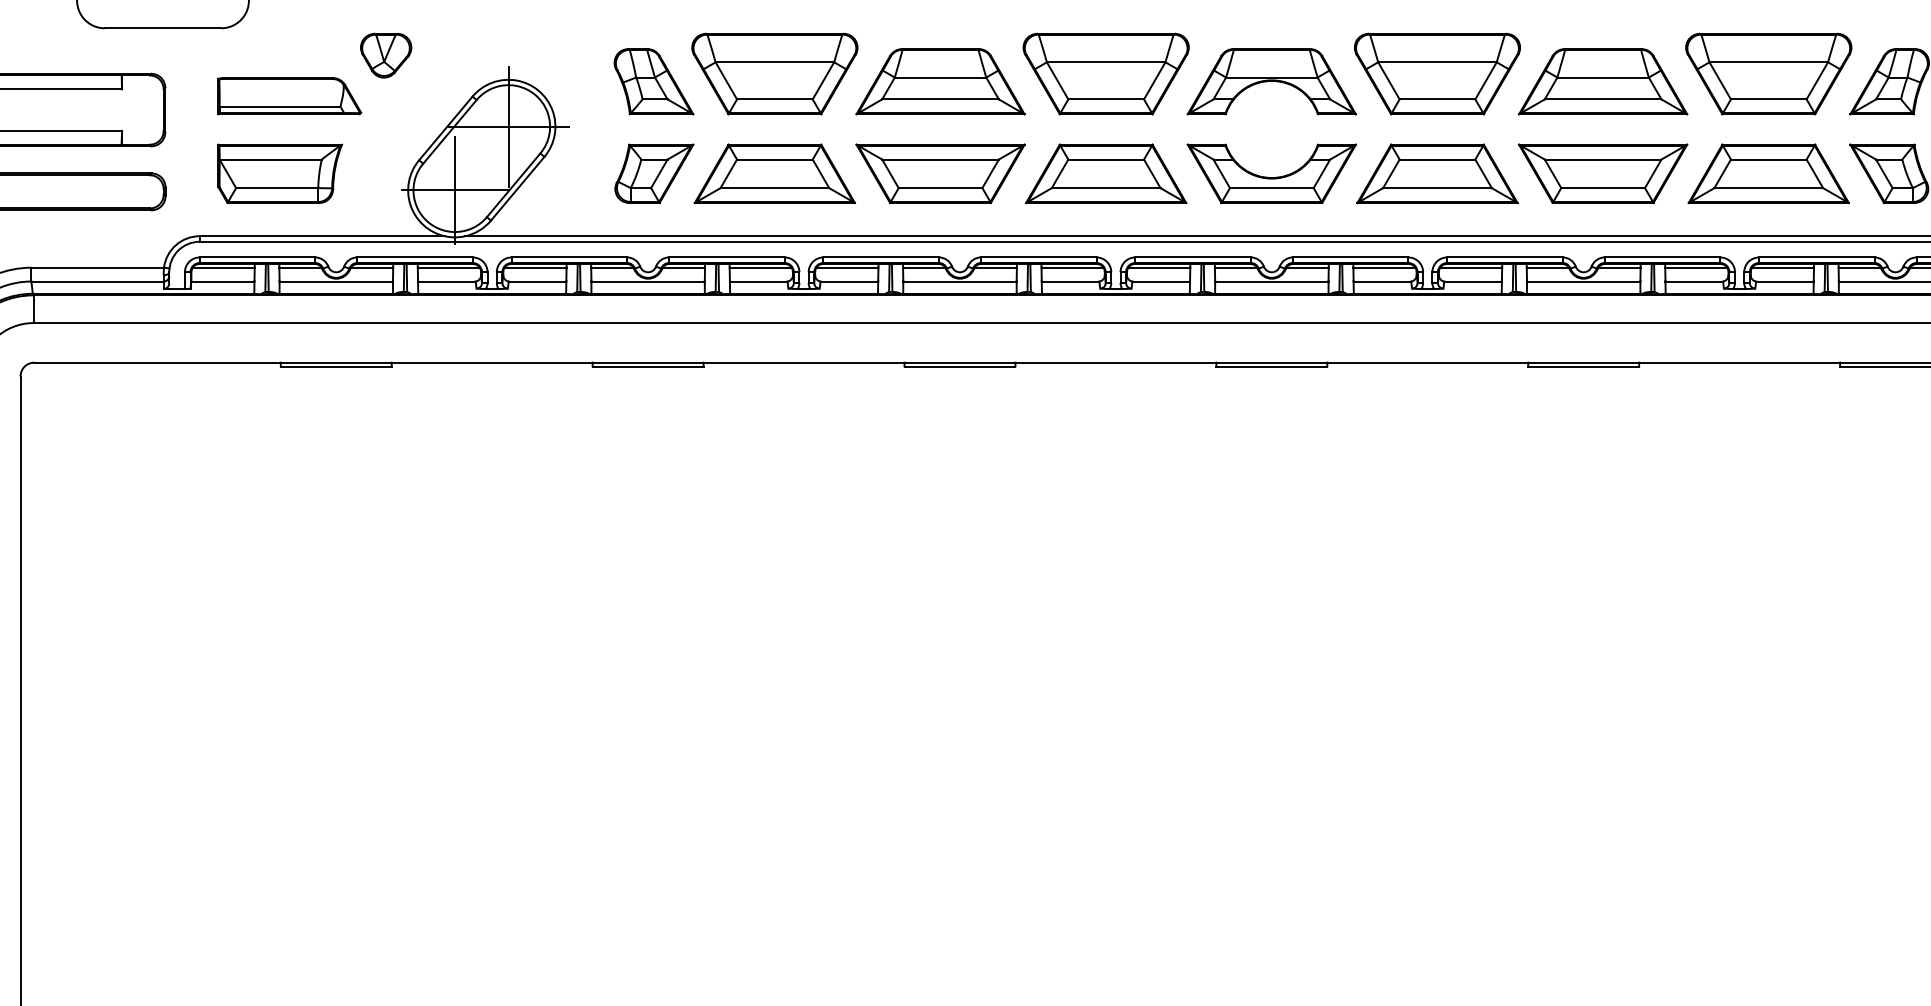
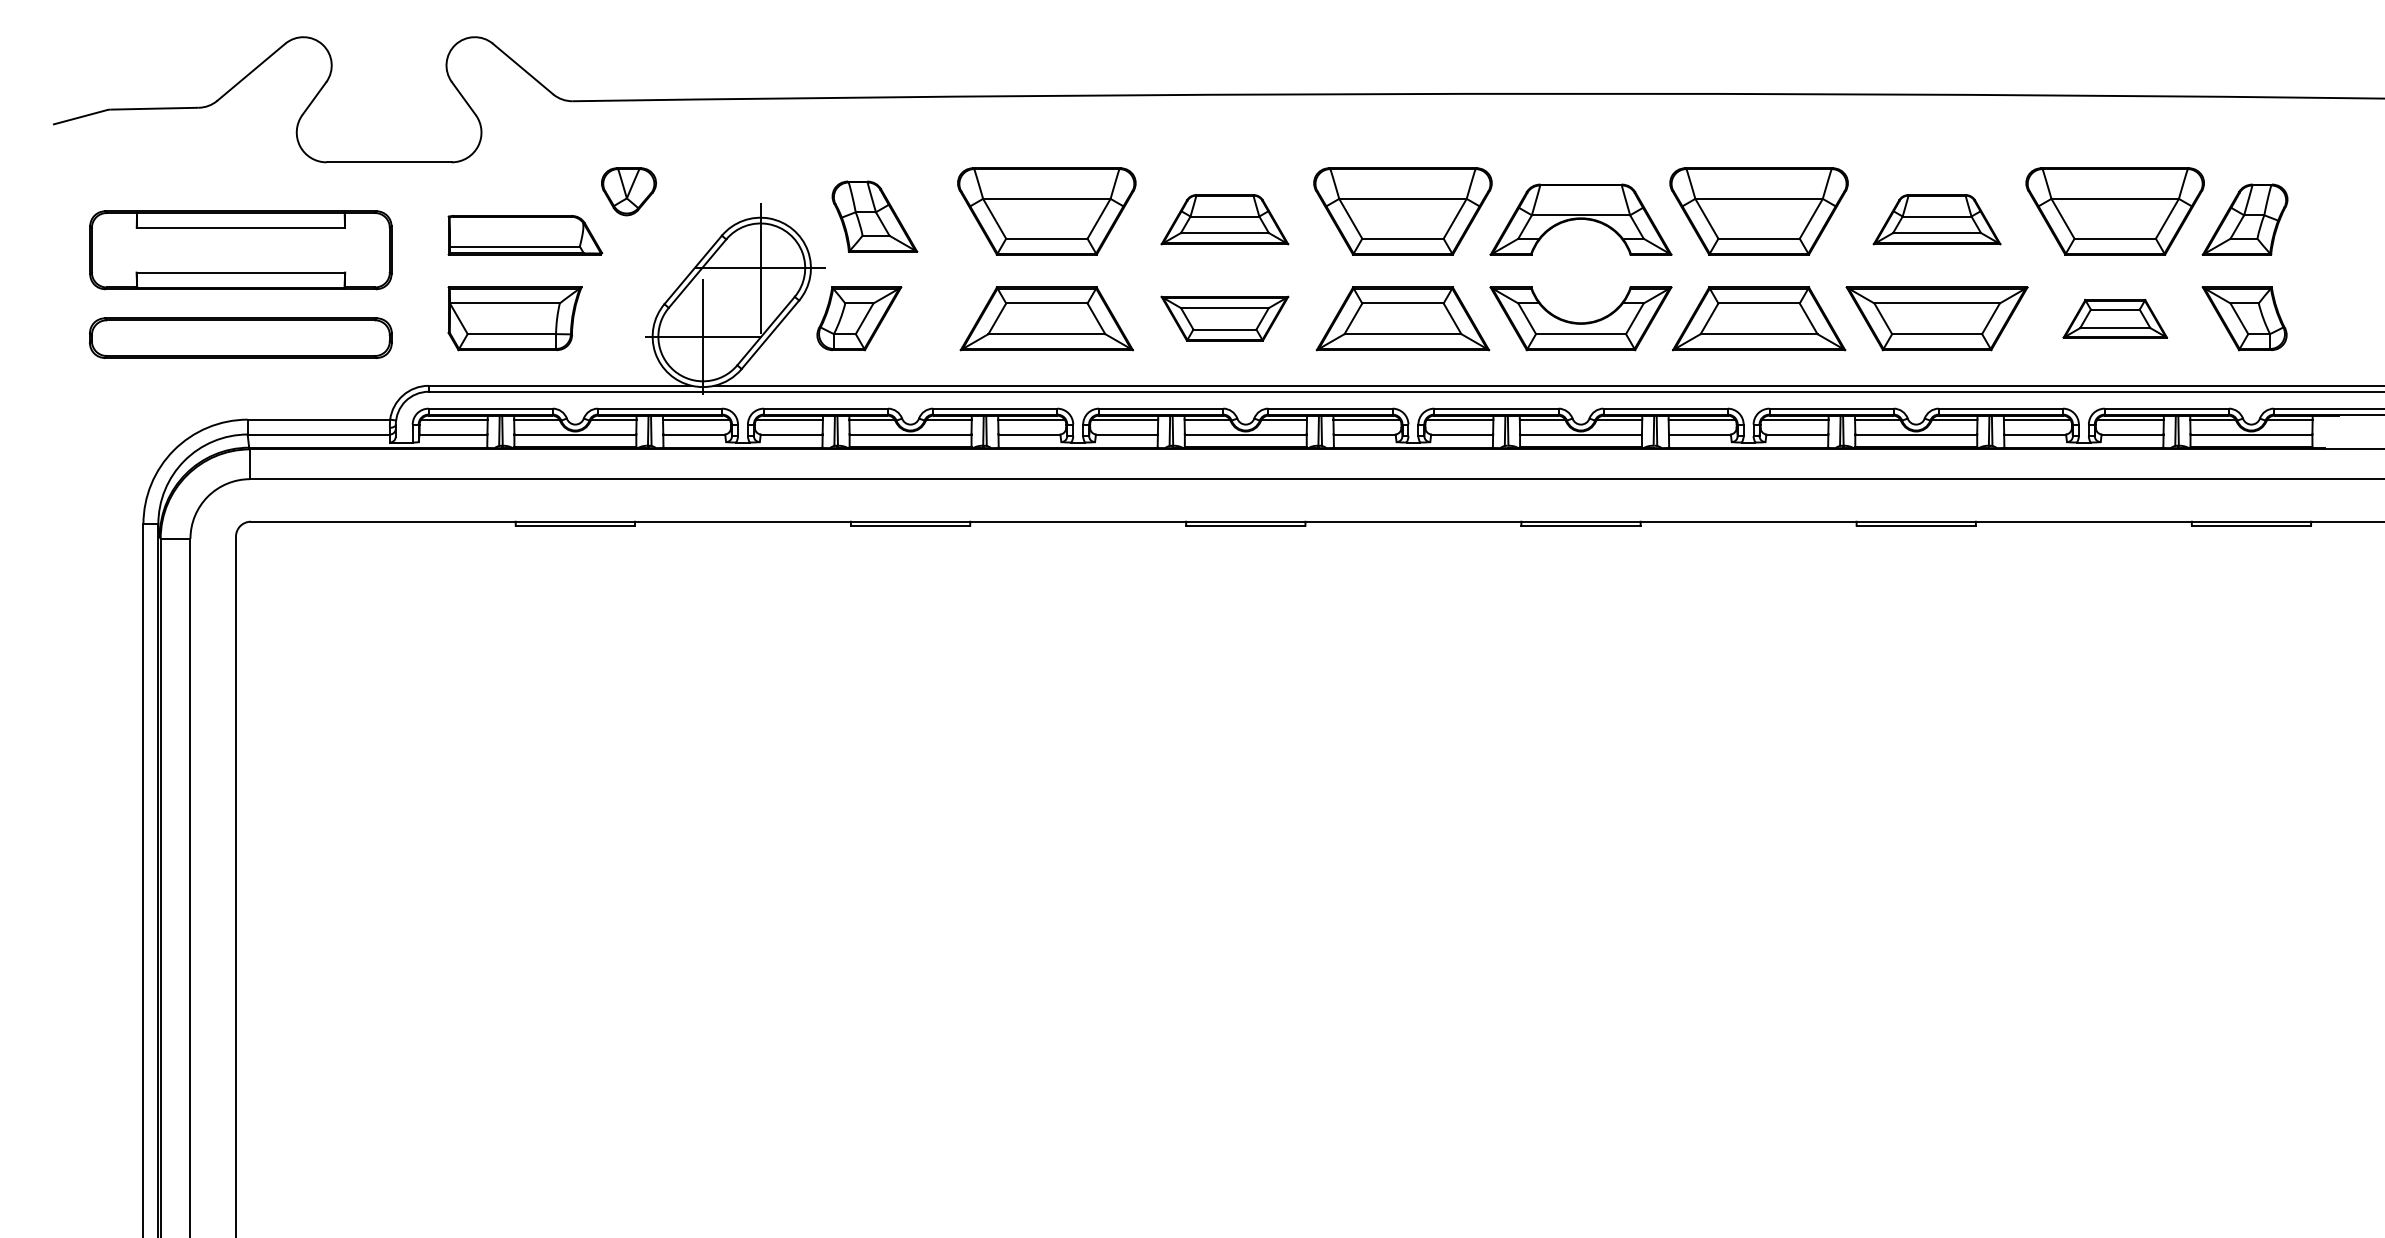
part: (653, 81) -> (874, 216), moved
part: (940, 81) -> (1224, 219), size x0.7
part: (1602, 81) -> (1936, 219), size x0.7
part: (654, 173) -> (859, 318), moved
part: (940, 173) -> (1224, 318), size x0.7
part: (1769, 173) -> (2115, 318), size x0.6

